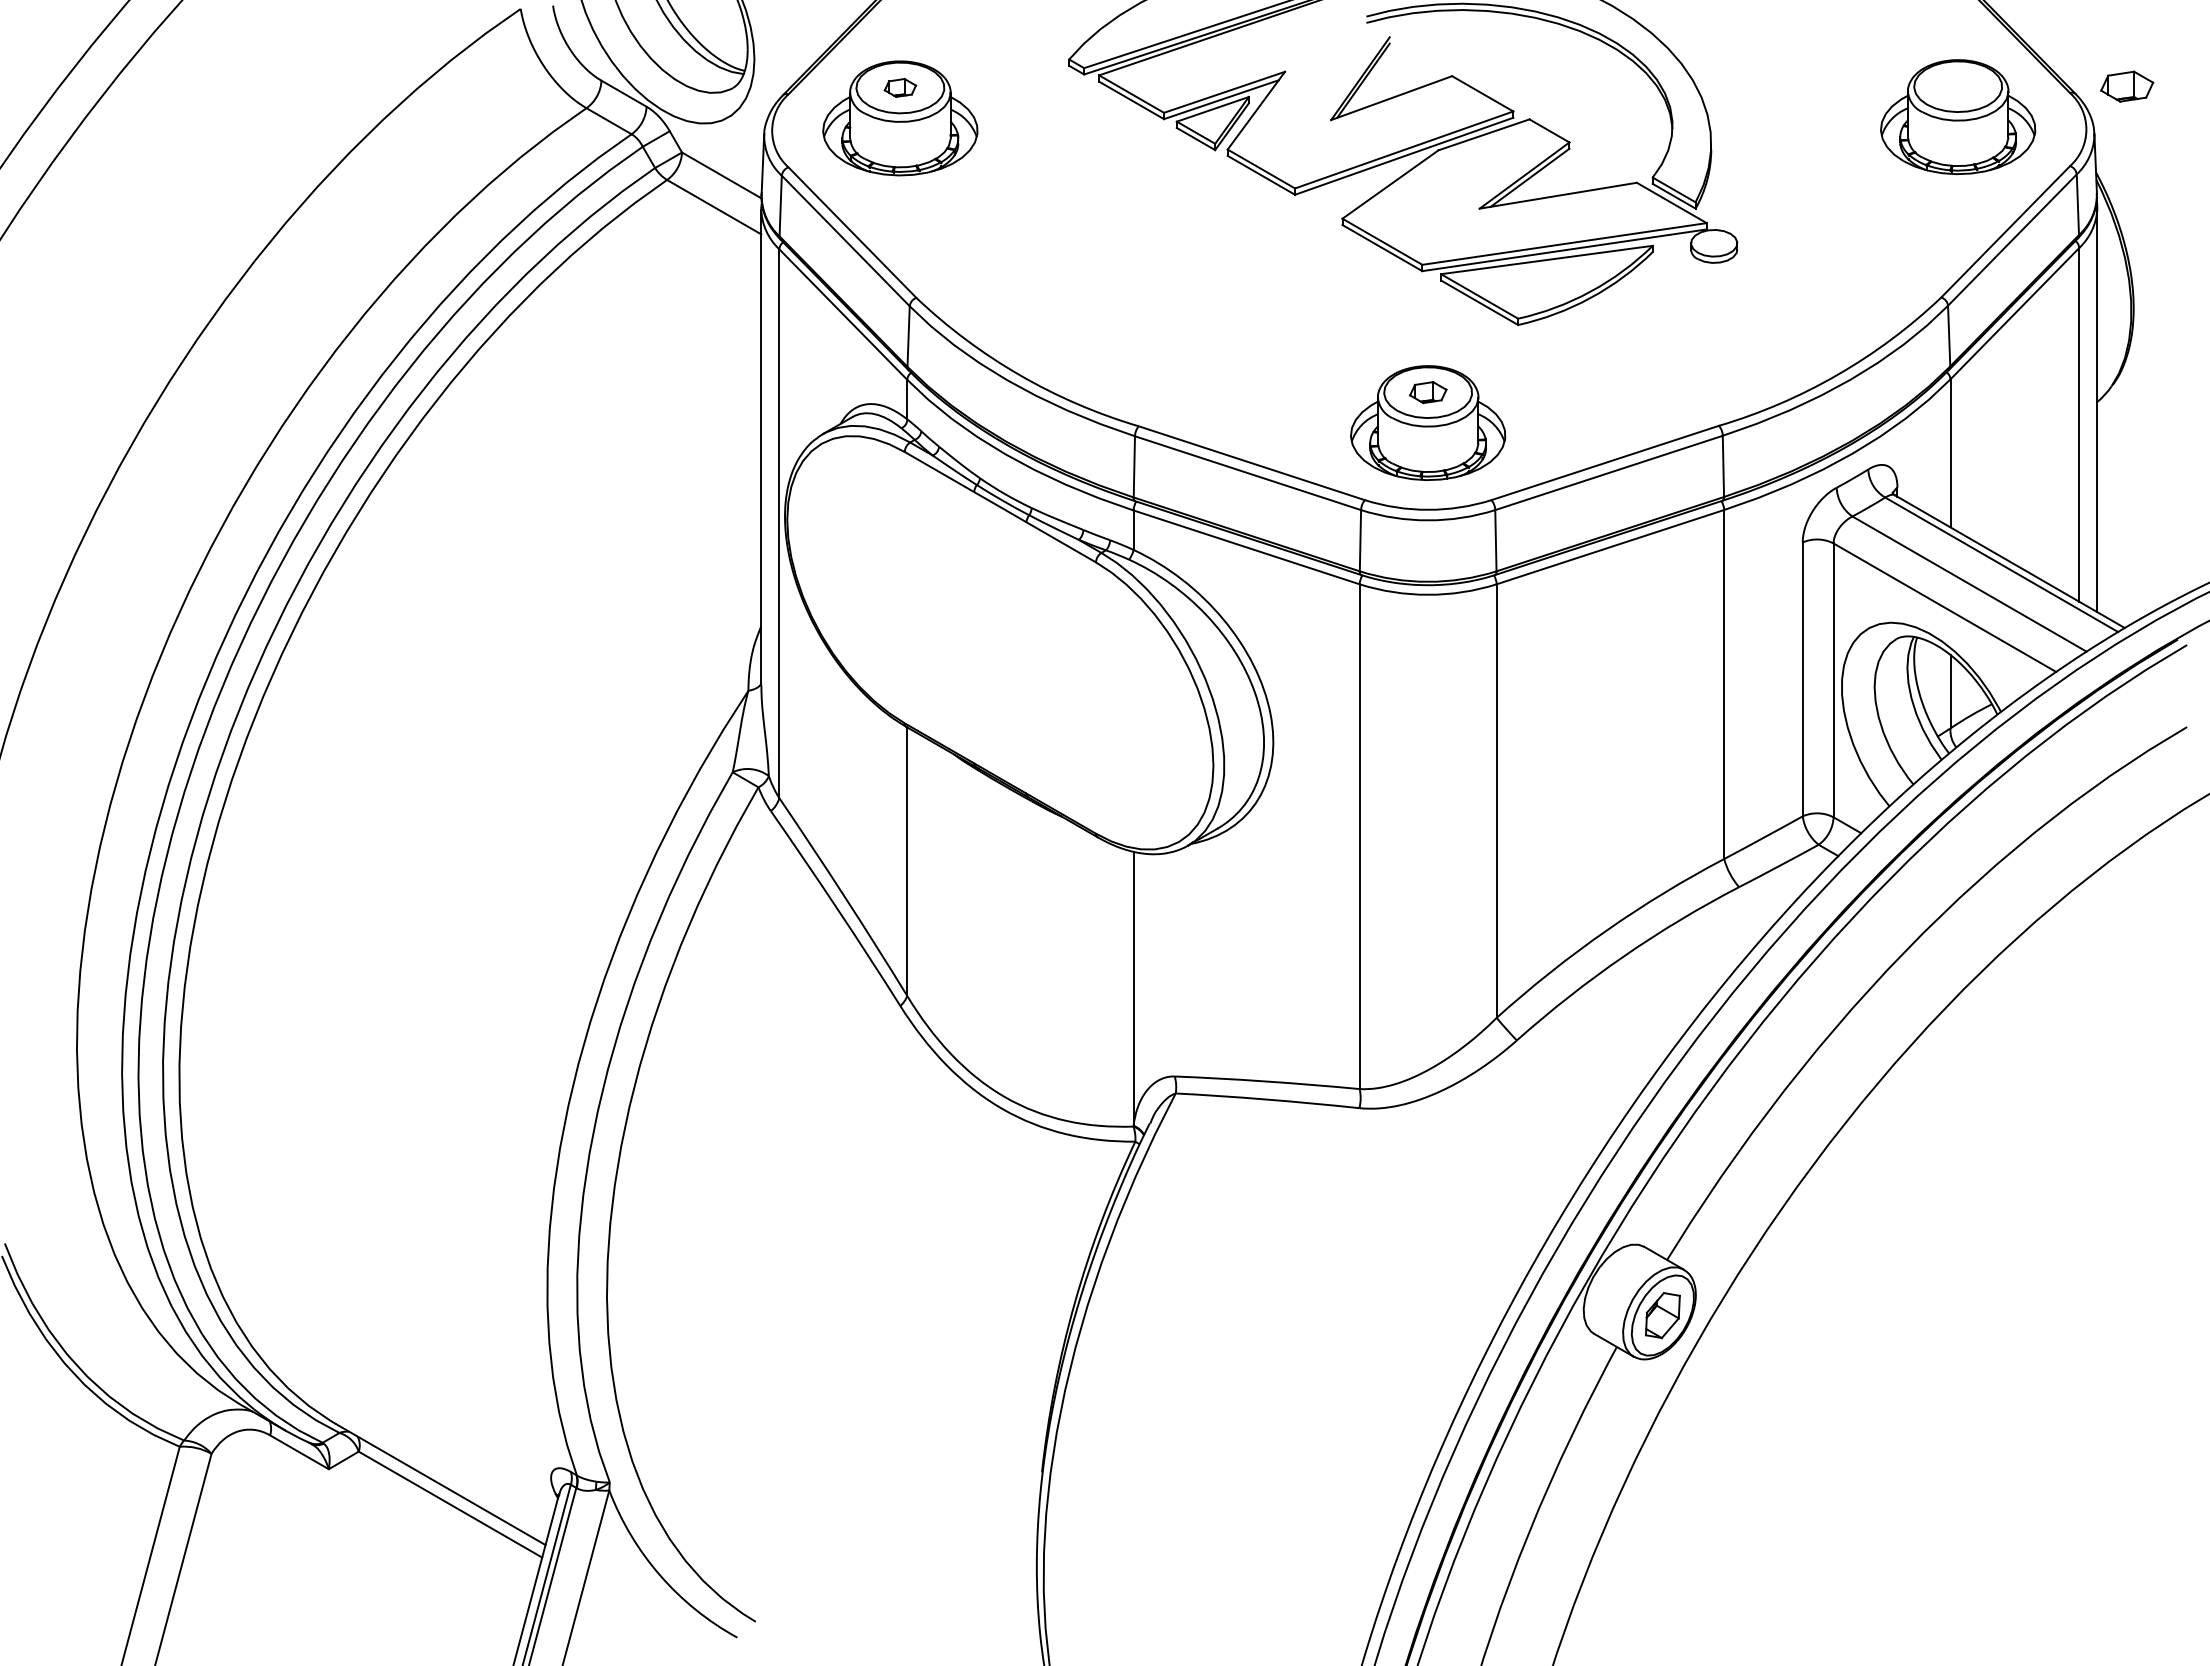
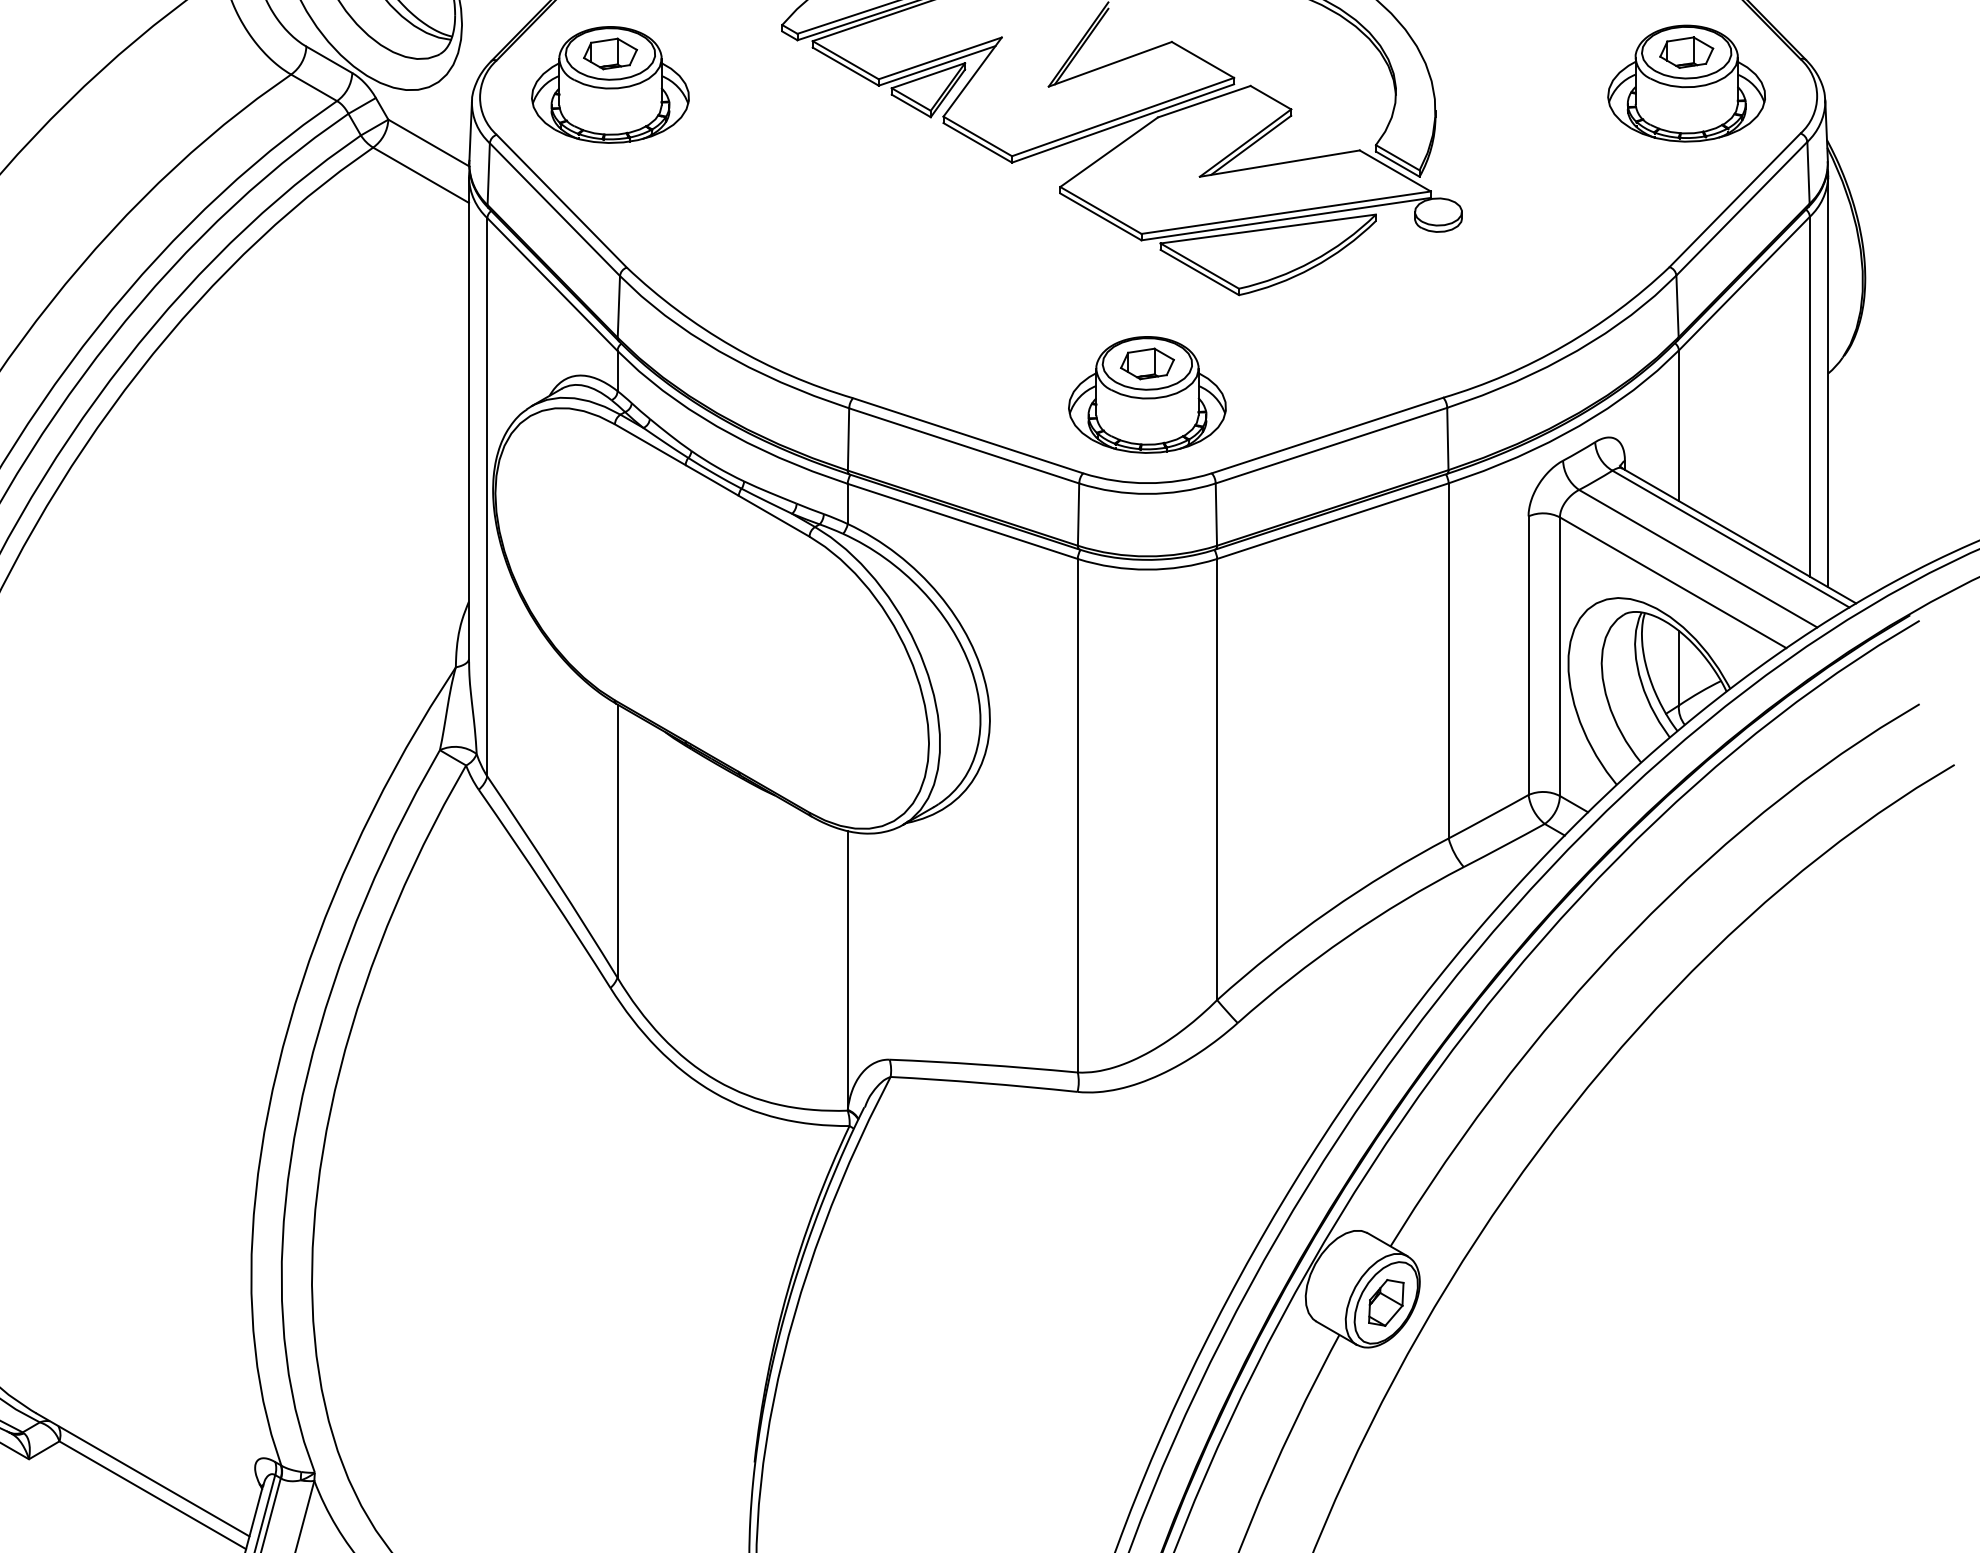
part: (2127, 86) -> (1687, 52), moved
part: (900, 87) -> (610, 53), size x1.67
part: (1428, 392) -> (1147, 363), size x1.43

